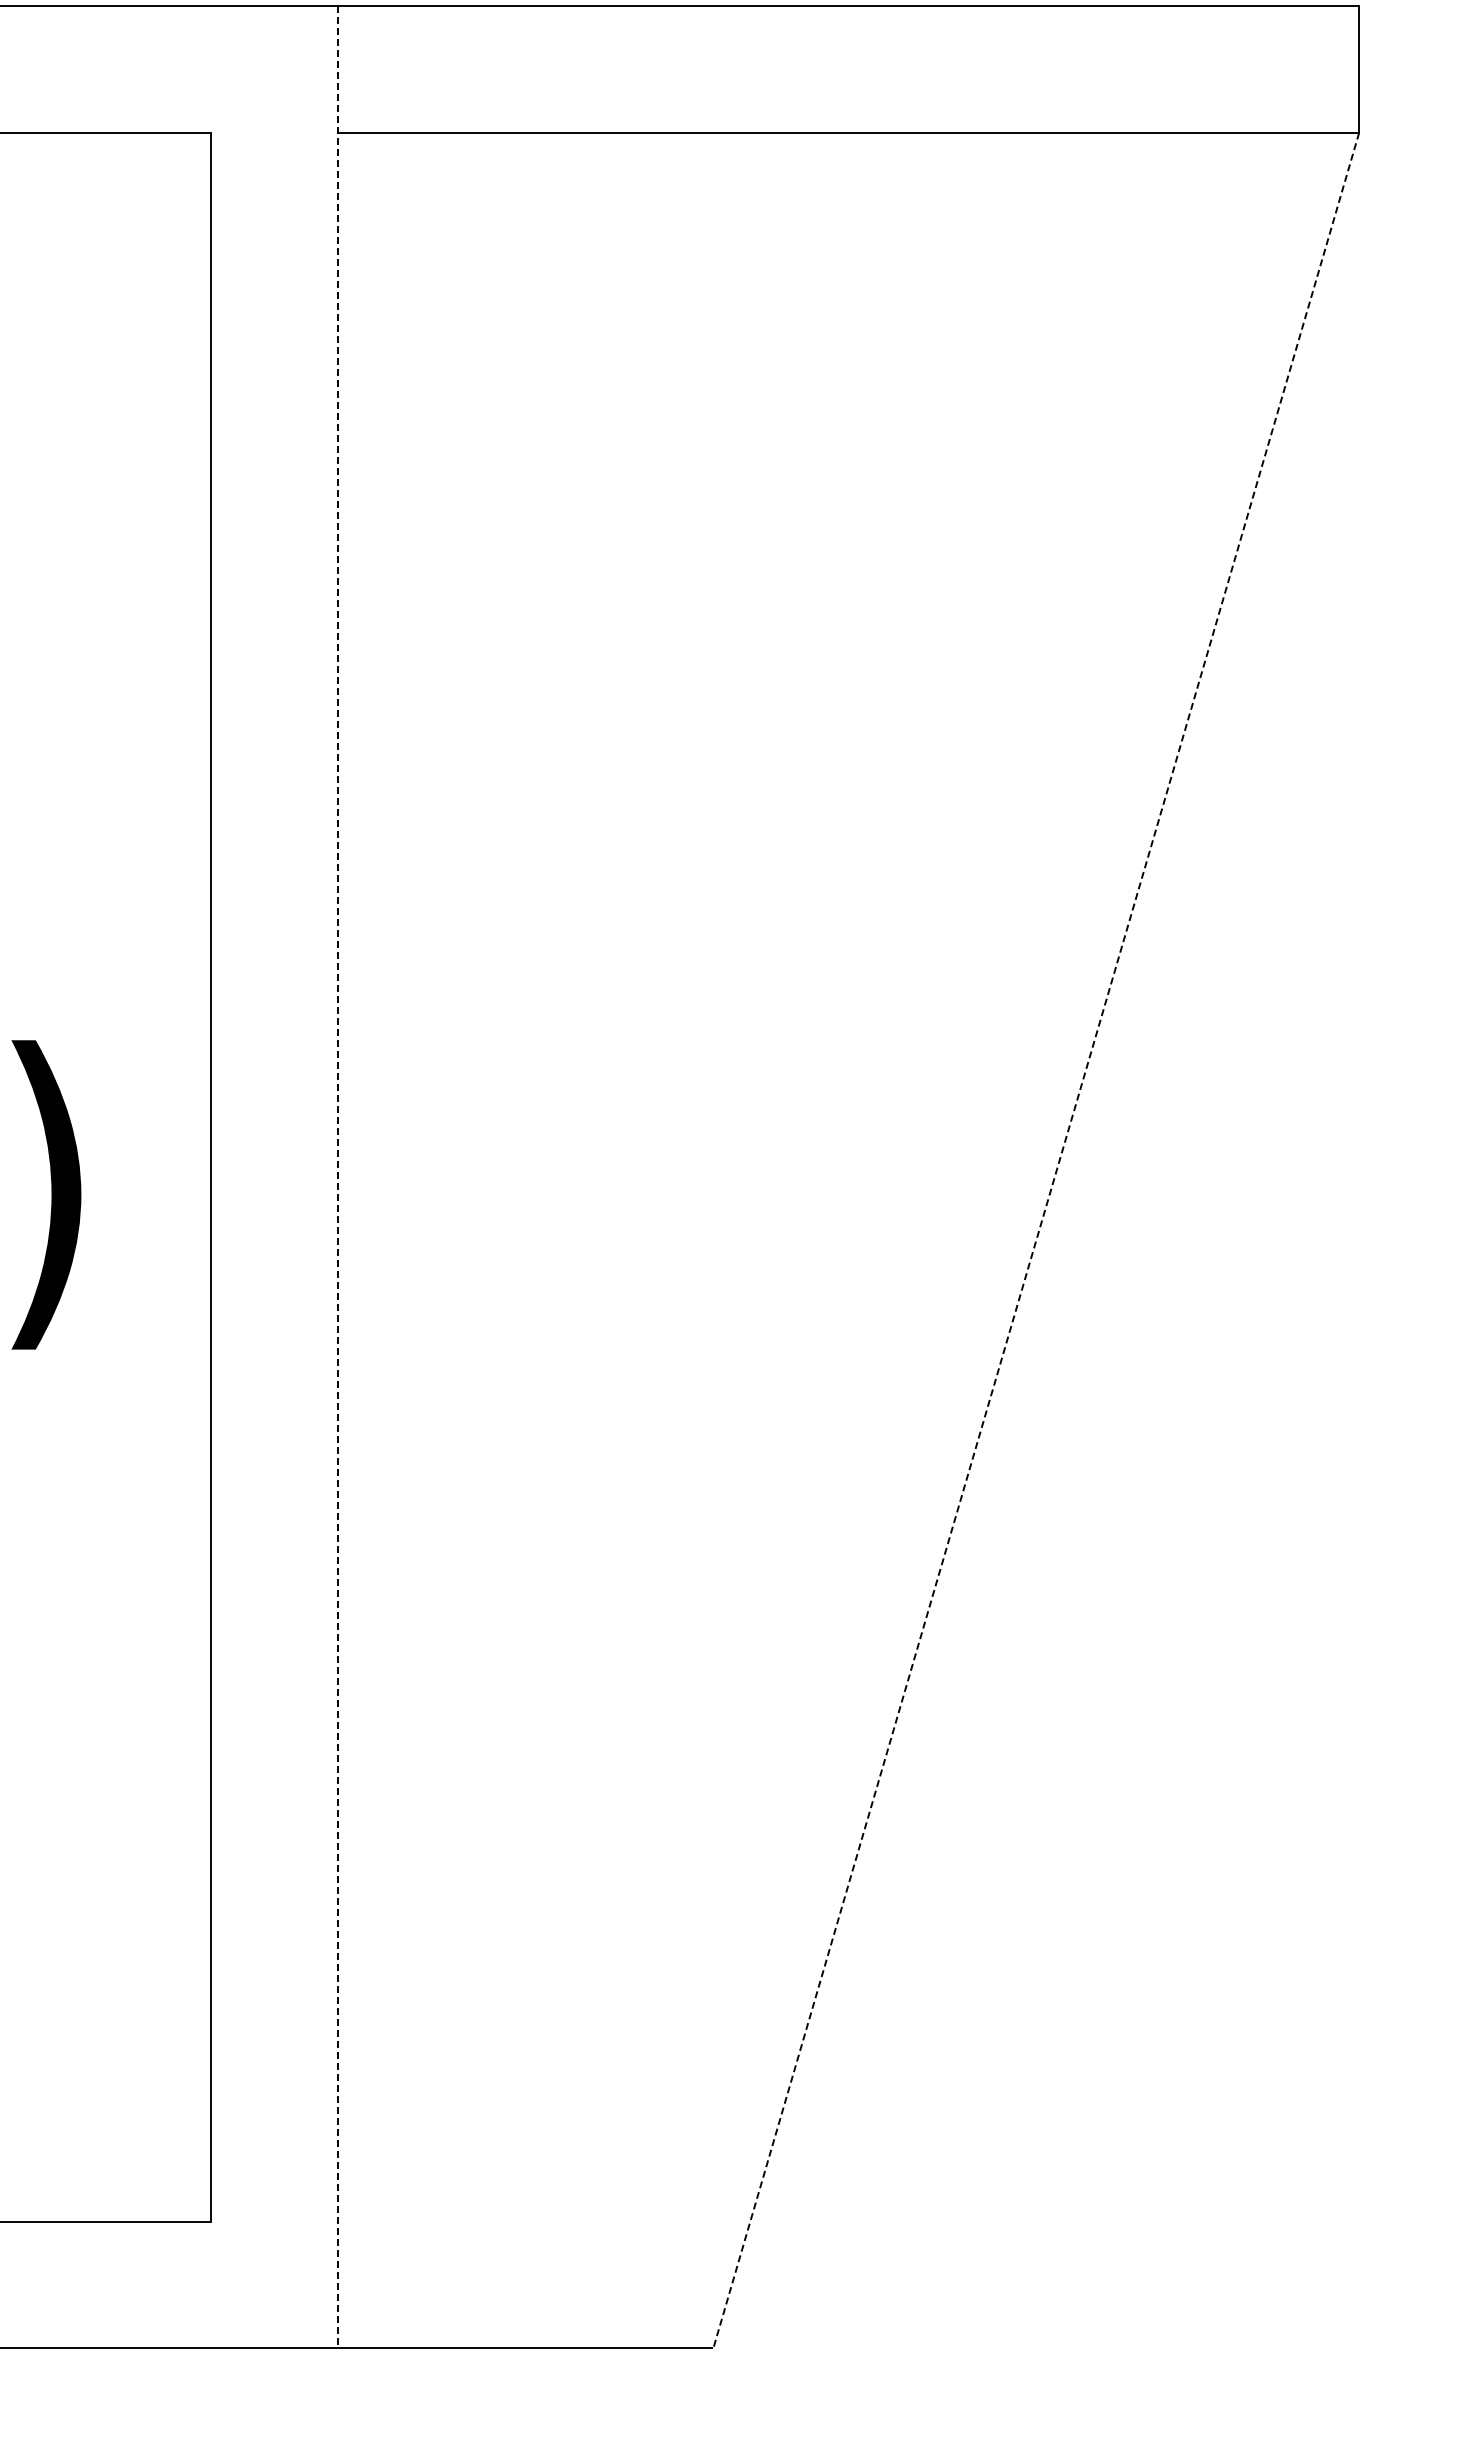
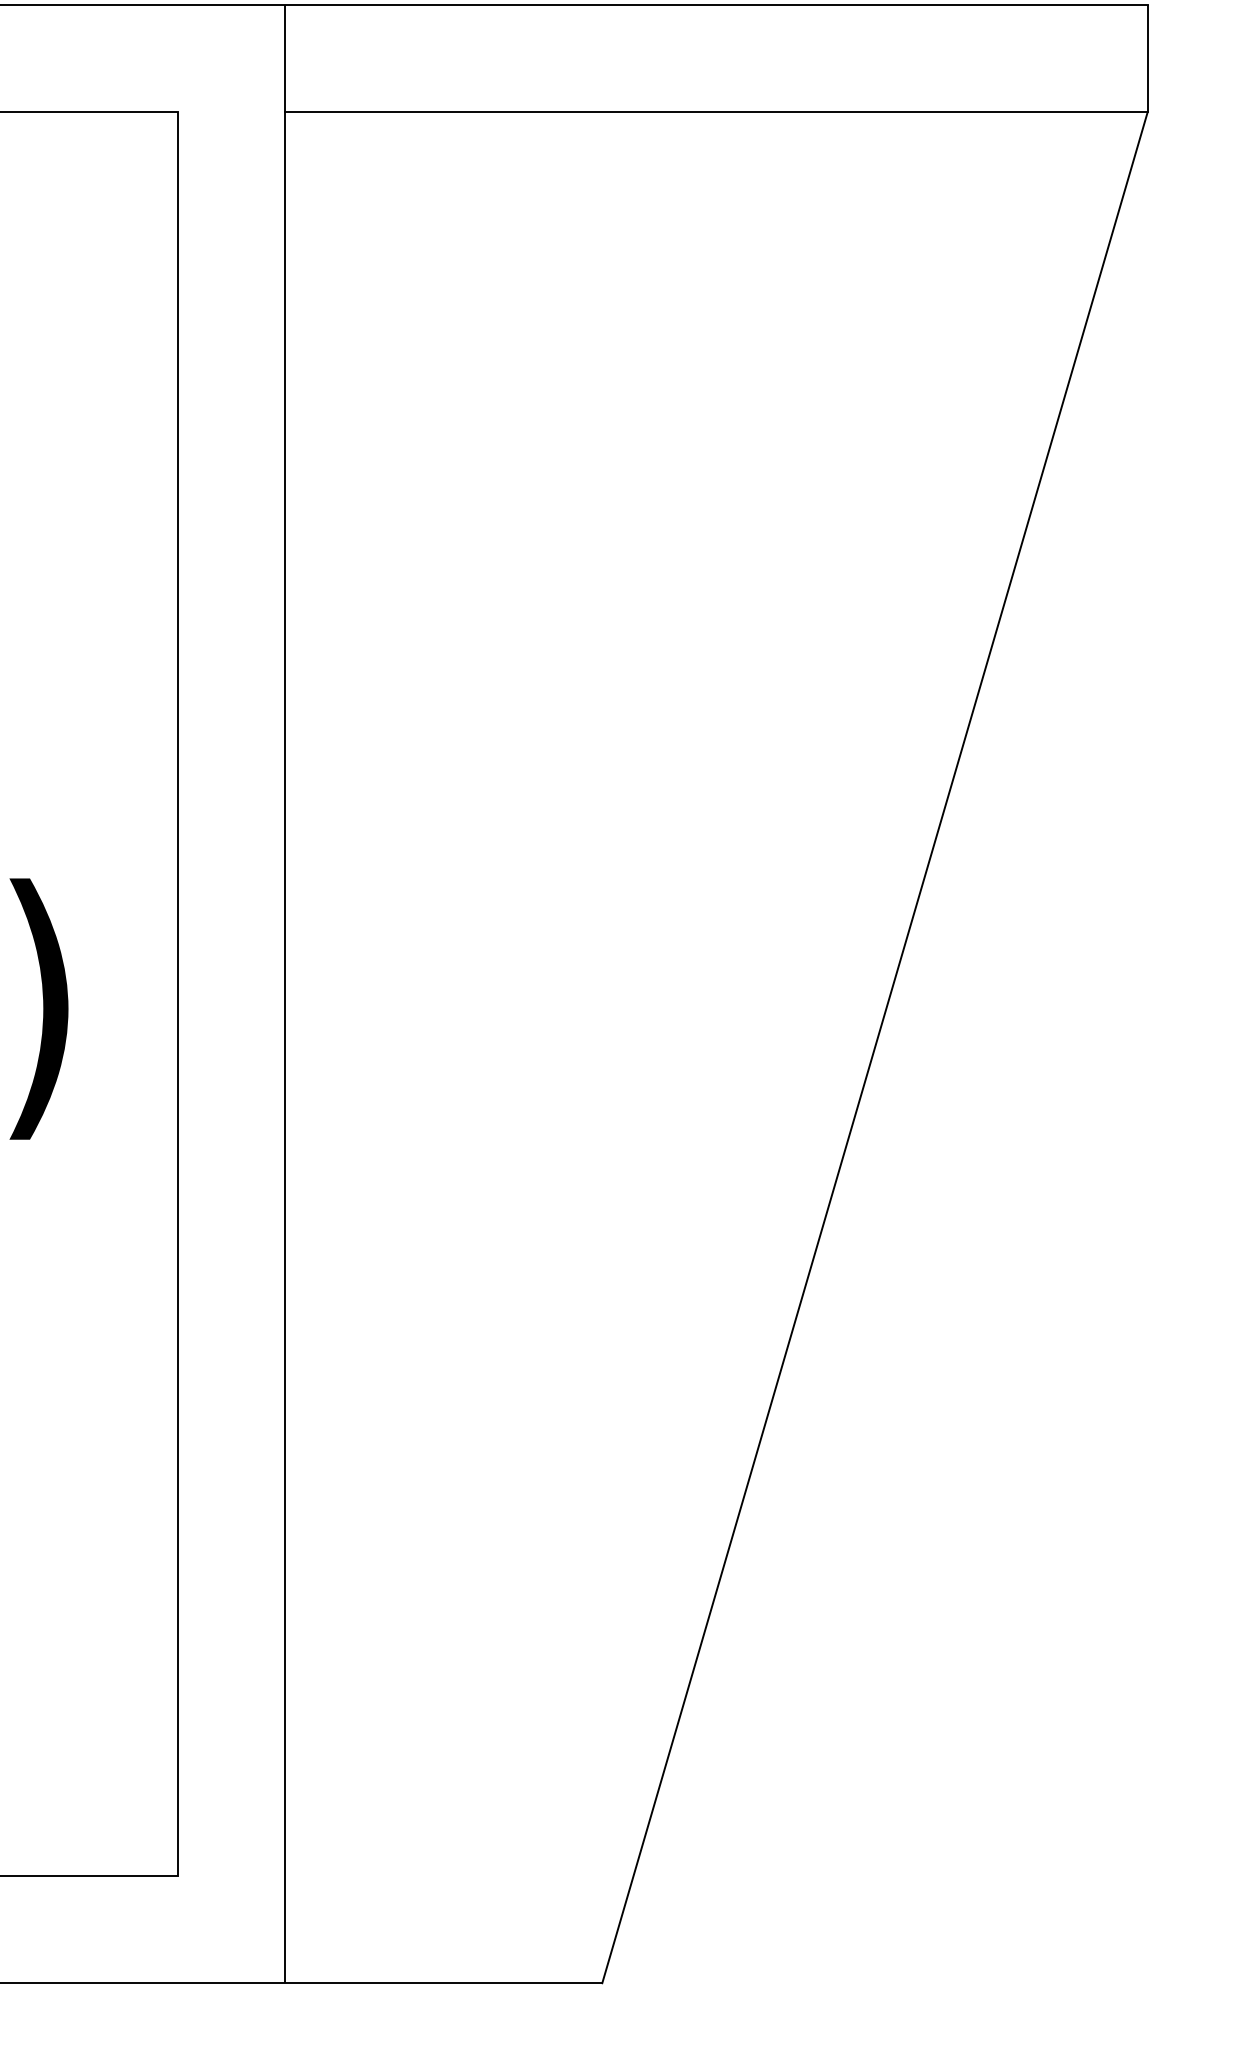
line: (337, 1177) -> (284, 994), dashed -> solid
line: (1036, 1240) -> (875, 1047), dashed -> solid

